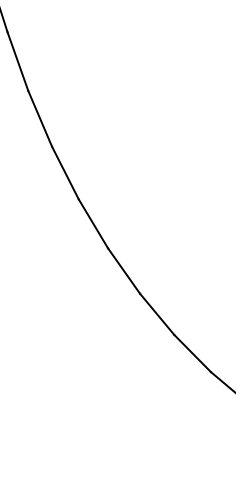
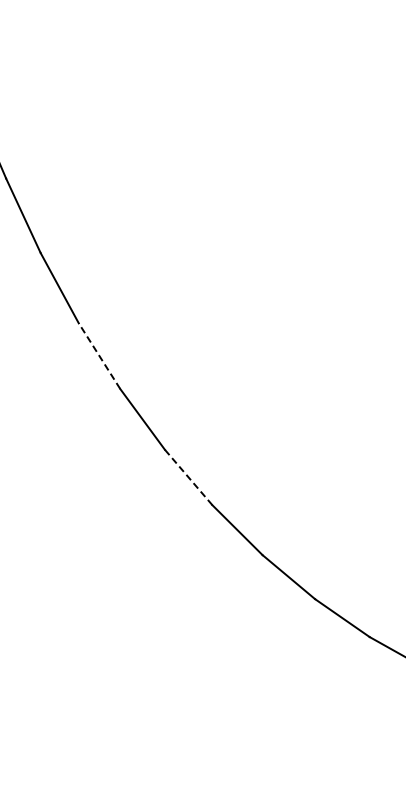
line: (65, 173) -> (99, 356), solid -> dashed
line: (123, 271) -> (188, 477), solid -> dashed

